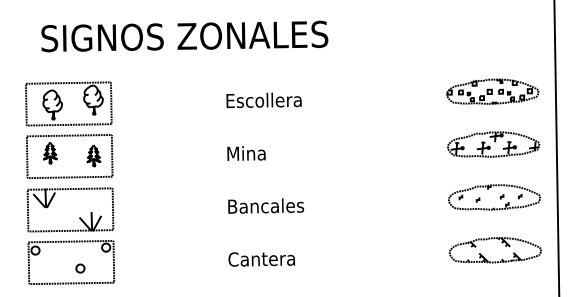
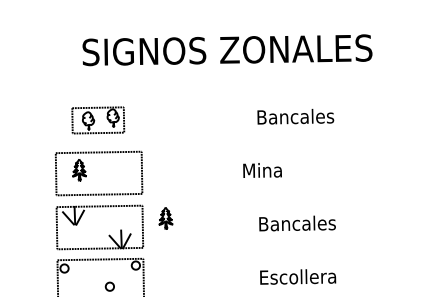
text: (184, 36) -> (227, 50), moved
text: (267, 100) -> (298, 116), Escollera -> Bancales
part: (68, 103) -> (97, 119), size x0.6
text: (246, 153) -> (262, 170), moved
part: (93, 155) -> (165, 217), moved
text: (266, 258) -> (297, 276), Cantera -> Escollera

